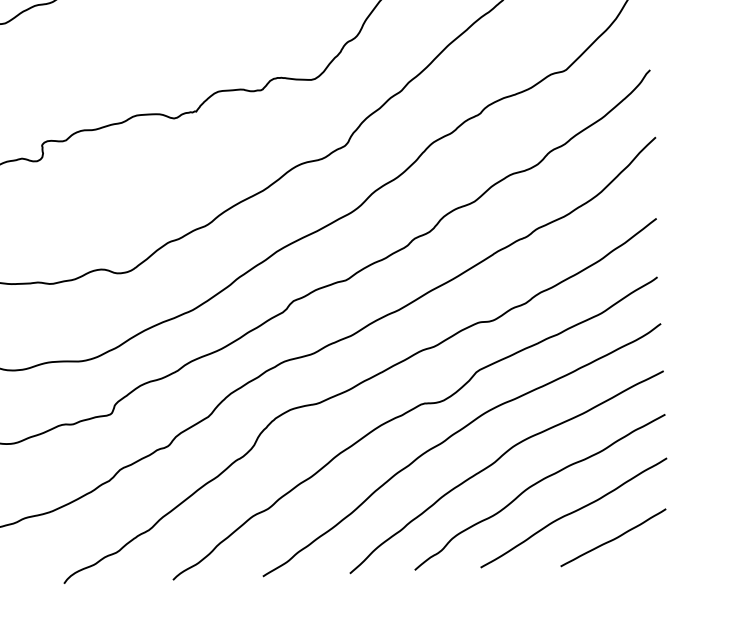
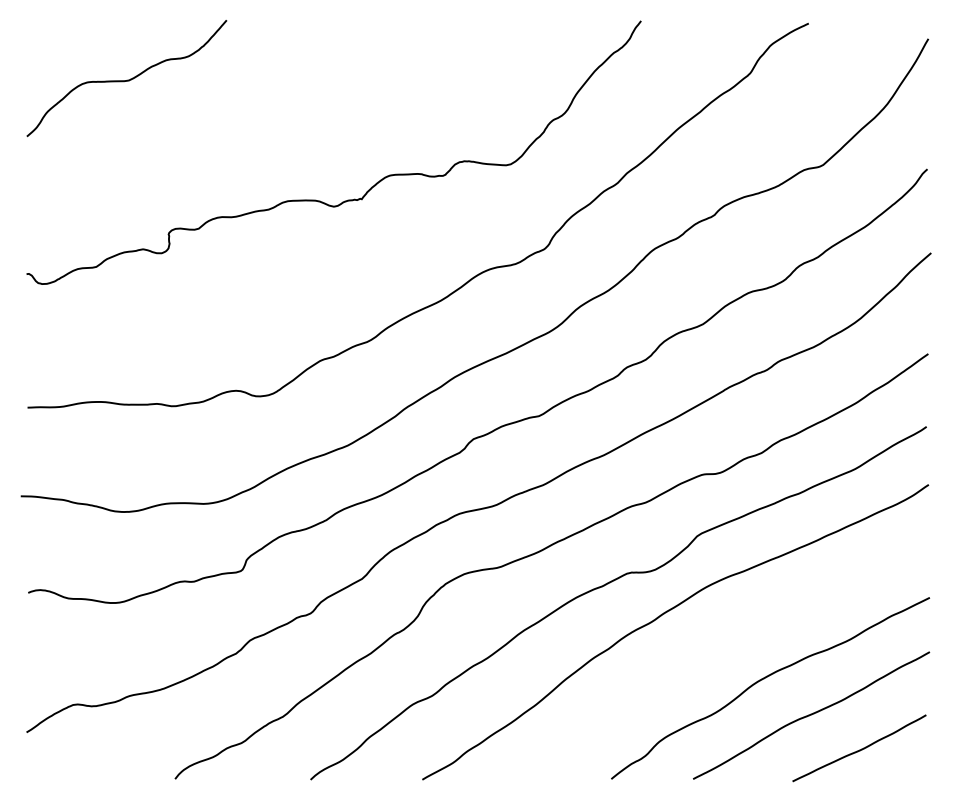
curve: (497, 461) -> (719, 647), removed

